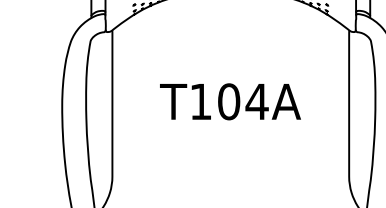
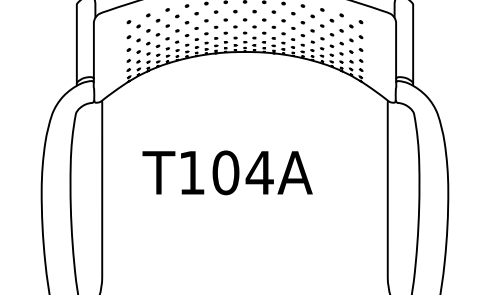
text: (230, 101) -> (227, 172), moved

